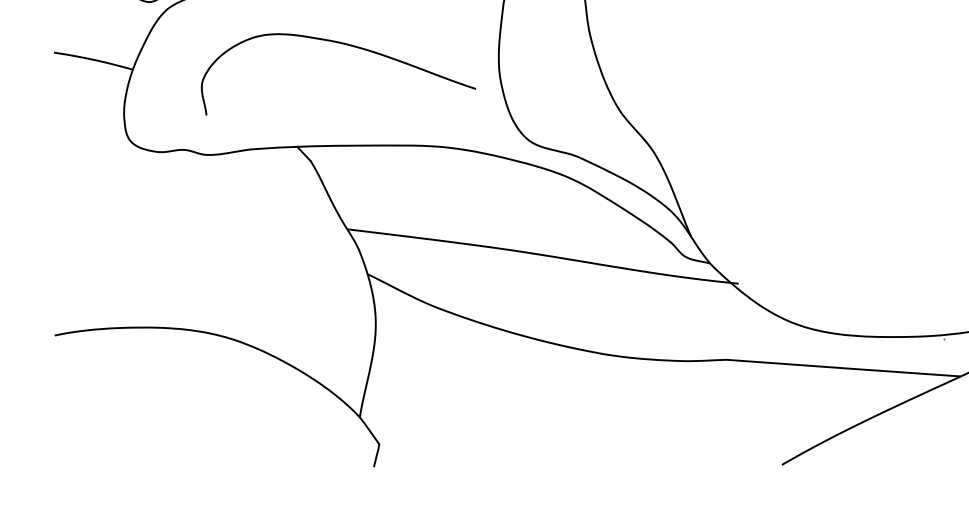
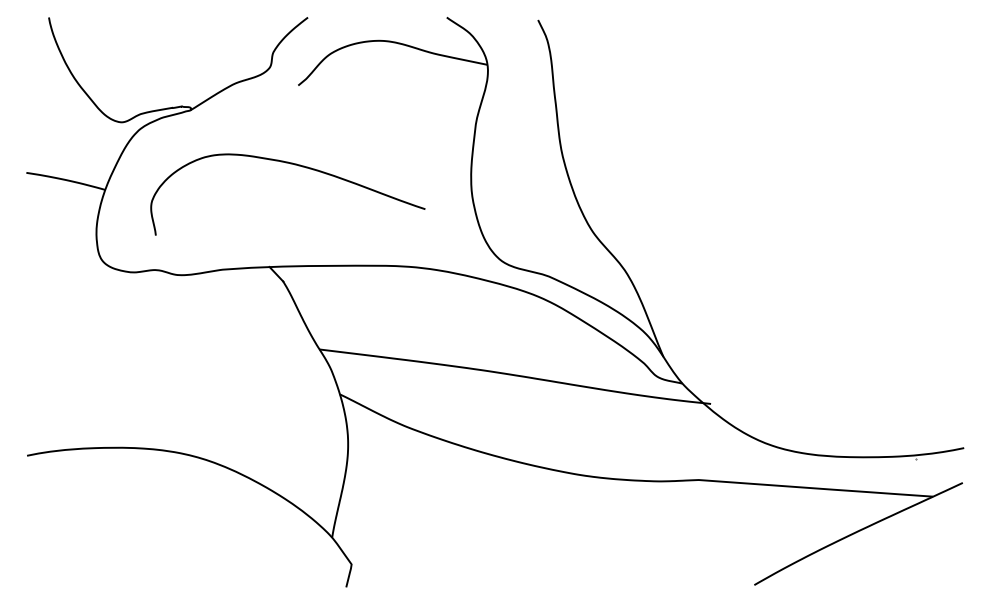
curve: (345, 45) -> (294, 165), moved

